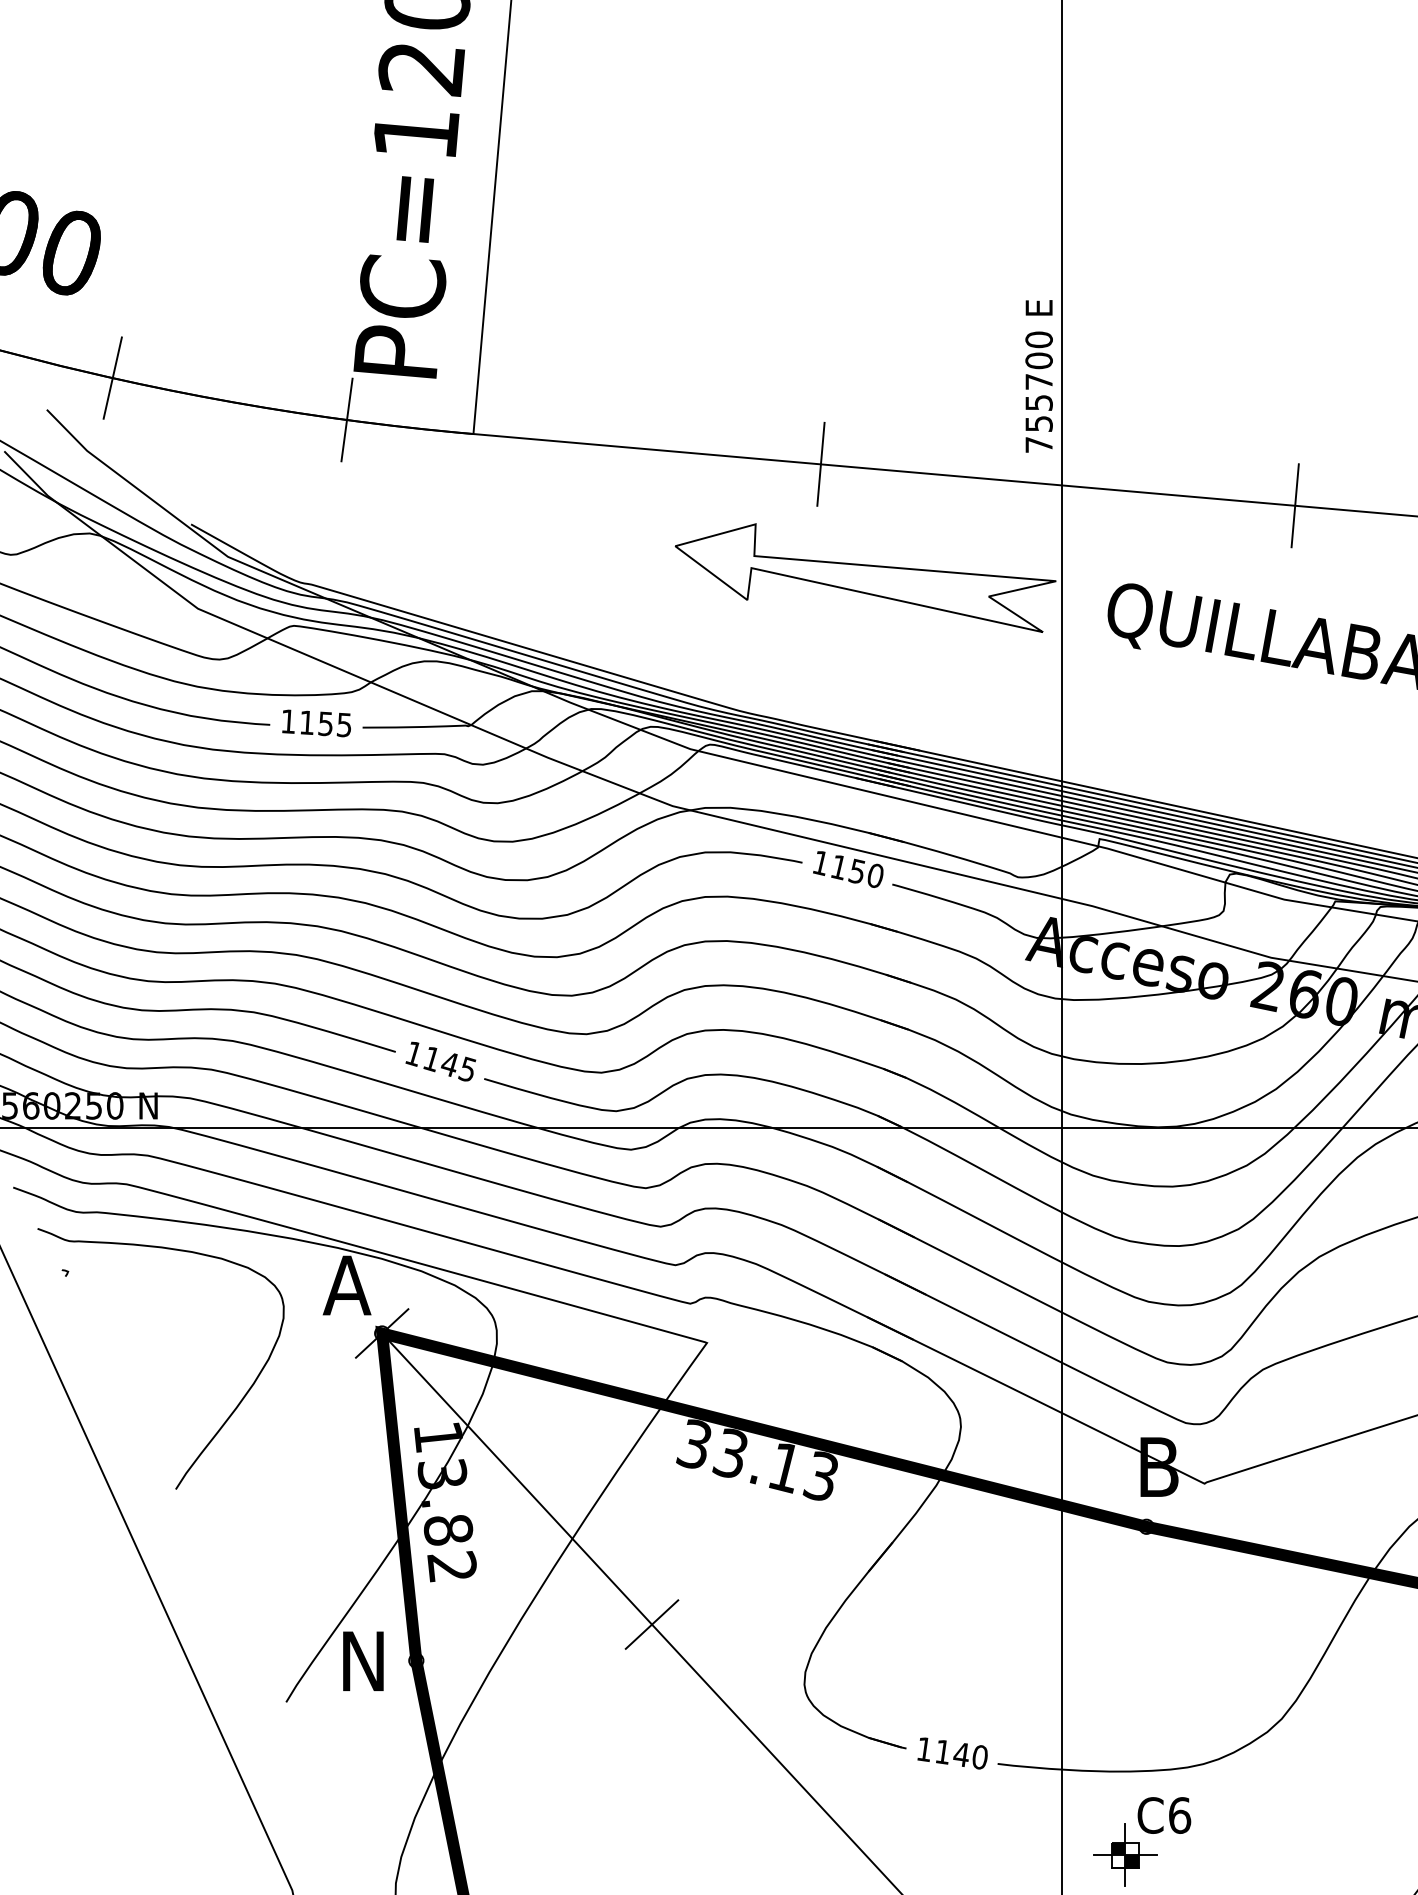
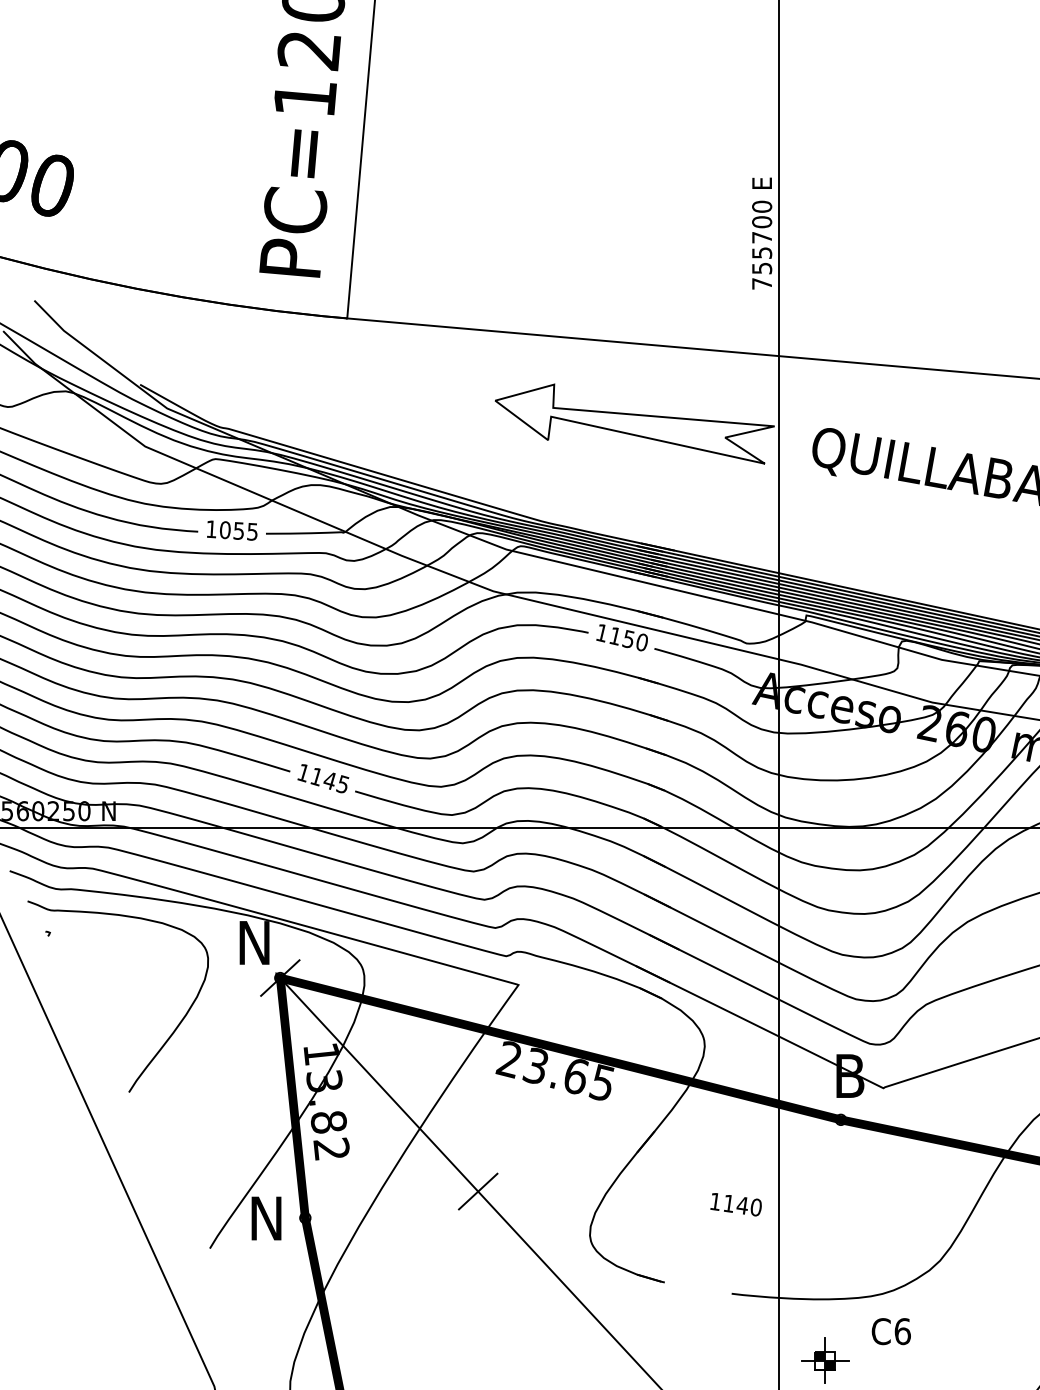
text: (1038, 376) -> (761, 233), moved
line: (112, 377) -> (82, 276), removed
line: (346, 419) -> (254, 307), removed
line: (820, 463) -> (601, 340), removed
line: (1294, 505) -> (949, 370), removed
text: (306, 722) -> (224, 529), 1155 -> 1055
text: (346, 1285) -> (254, 942), A -> N
text: (756, 1459) -> (554, 1070), 33.13 -> 23.65
text: (952, 1753) -> (735, 1204), moved
text: (1164, 1815) -> (891, 1331), moved

